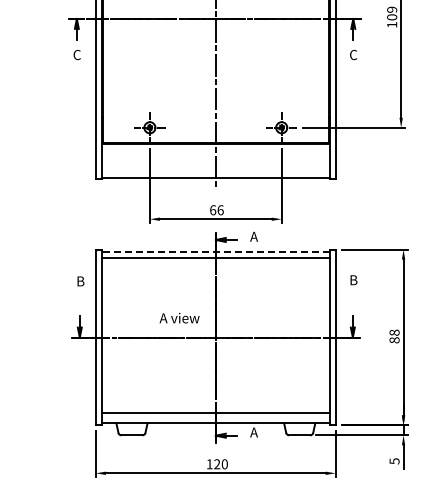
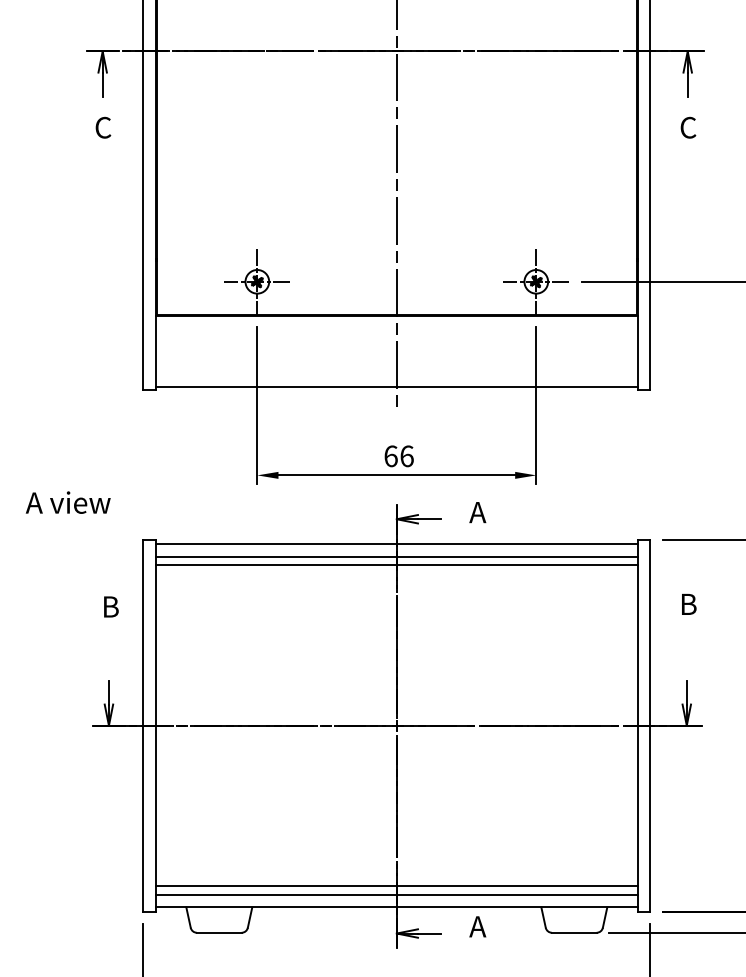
line: (215, 251) -> (396, 543), dashed -> solid
line: (215, 261) -> (396, 564), added
text: (179, 317) -> (68, 501), moved
line: (215, 417) -> (396, 894), added

